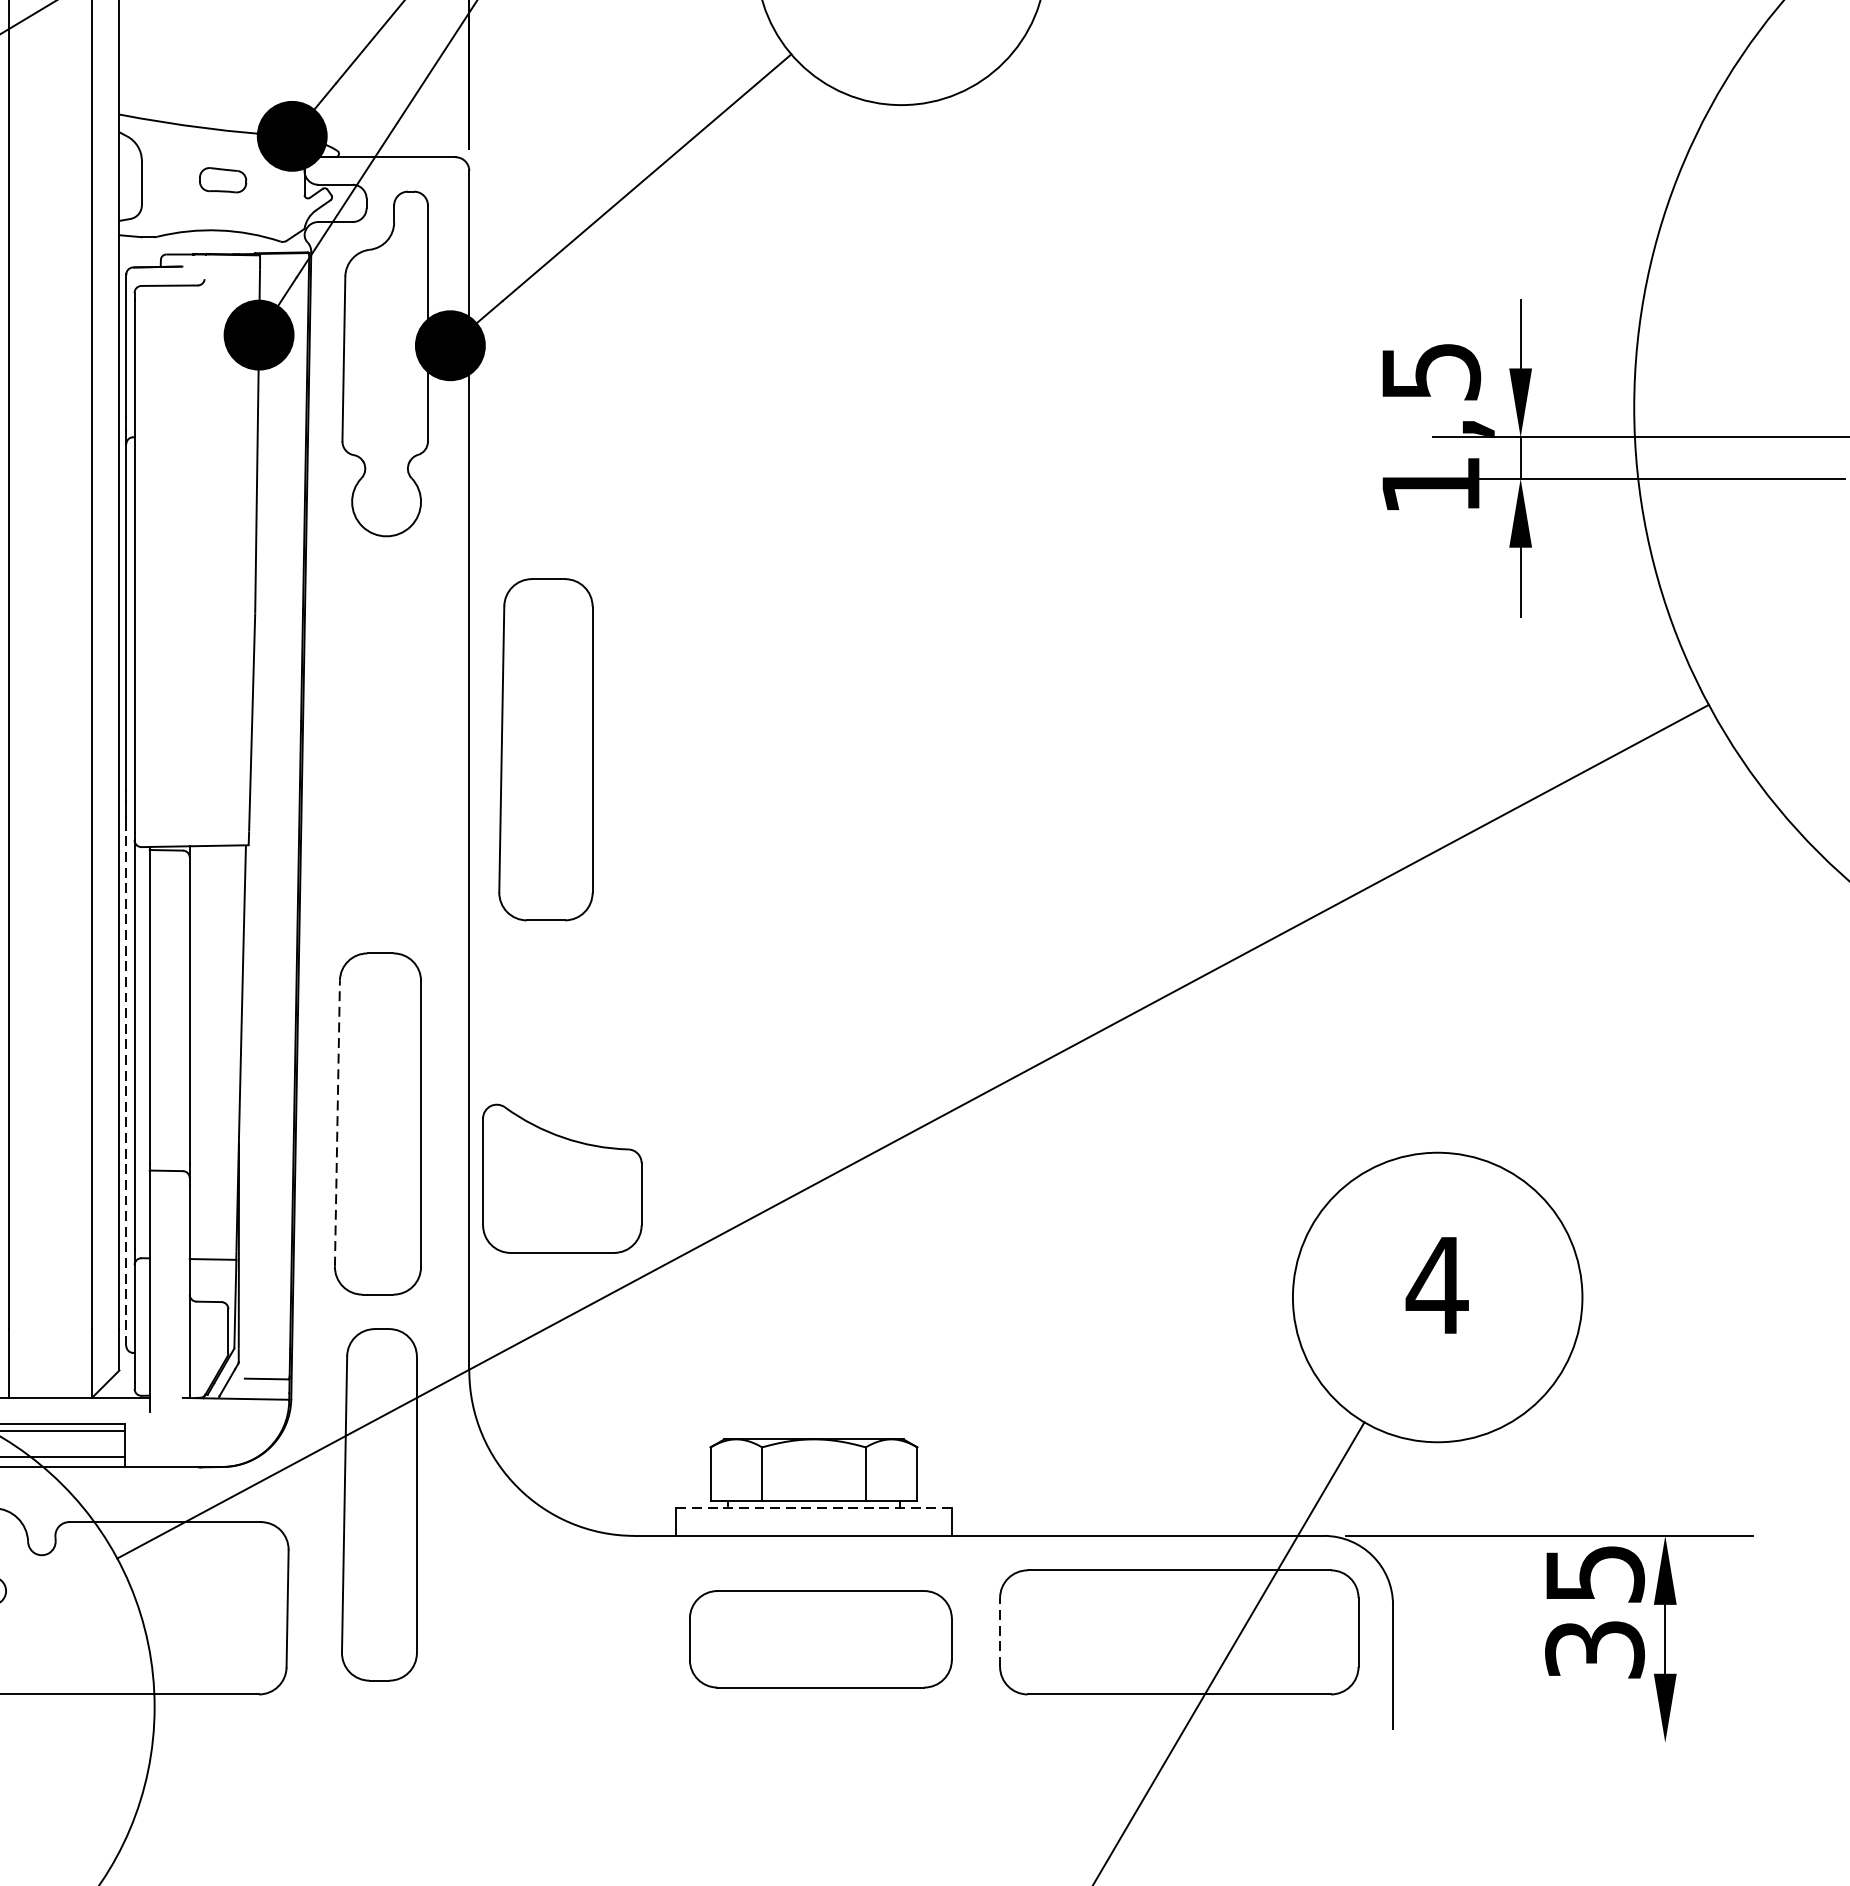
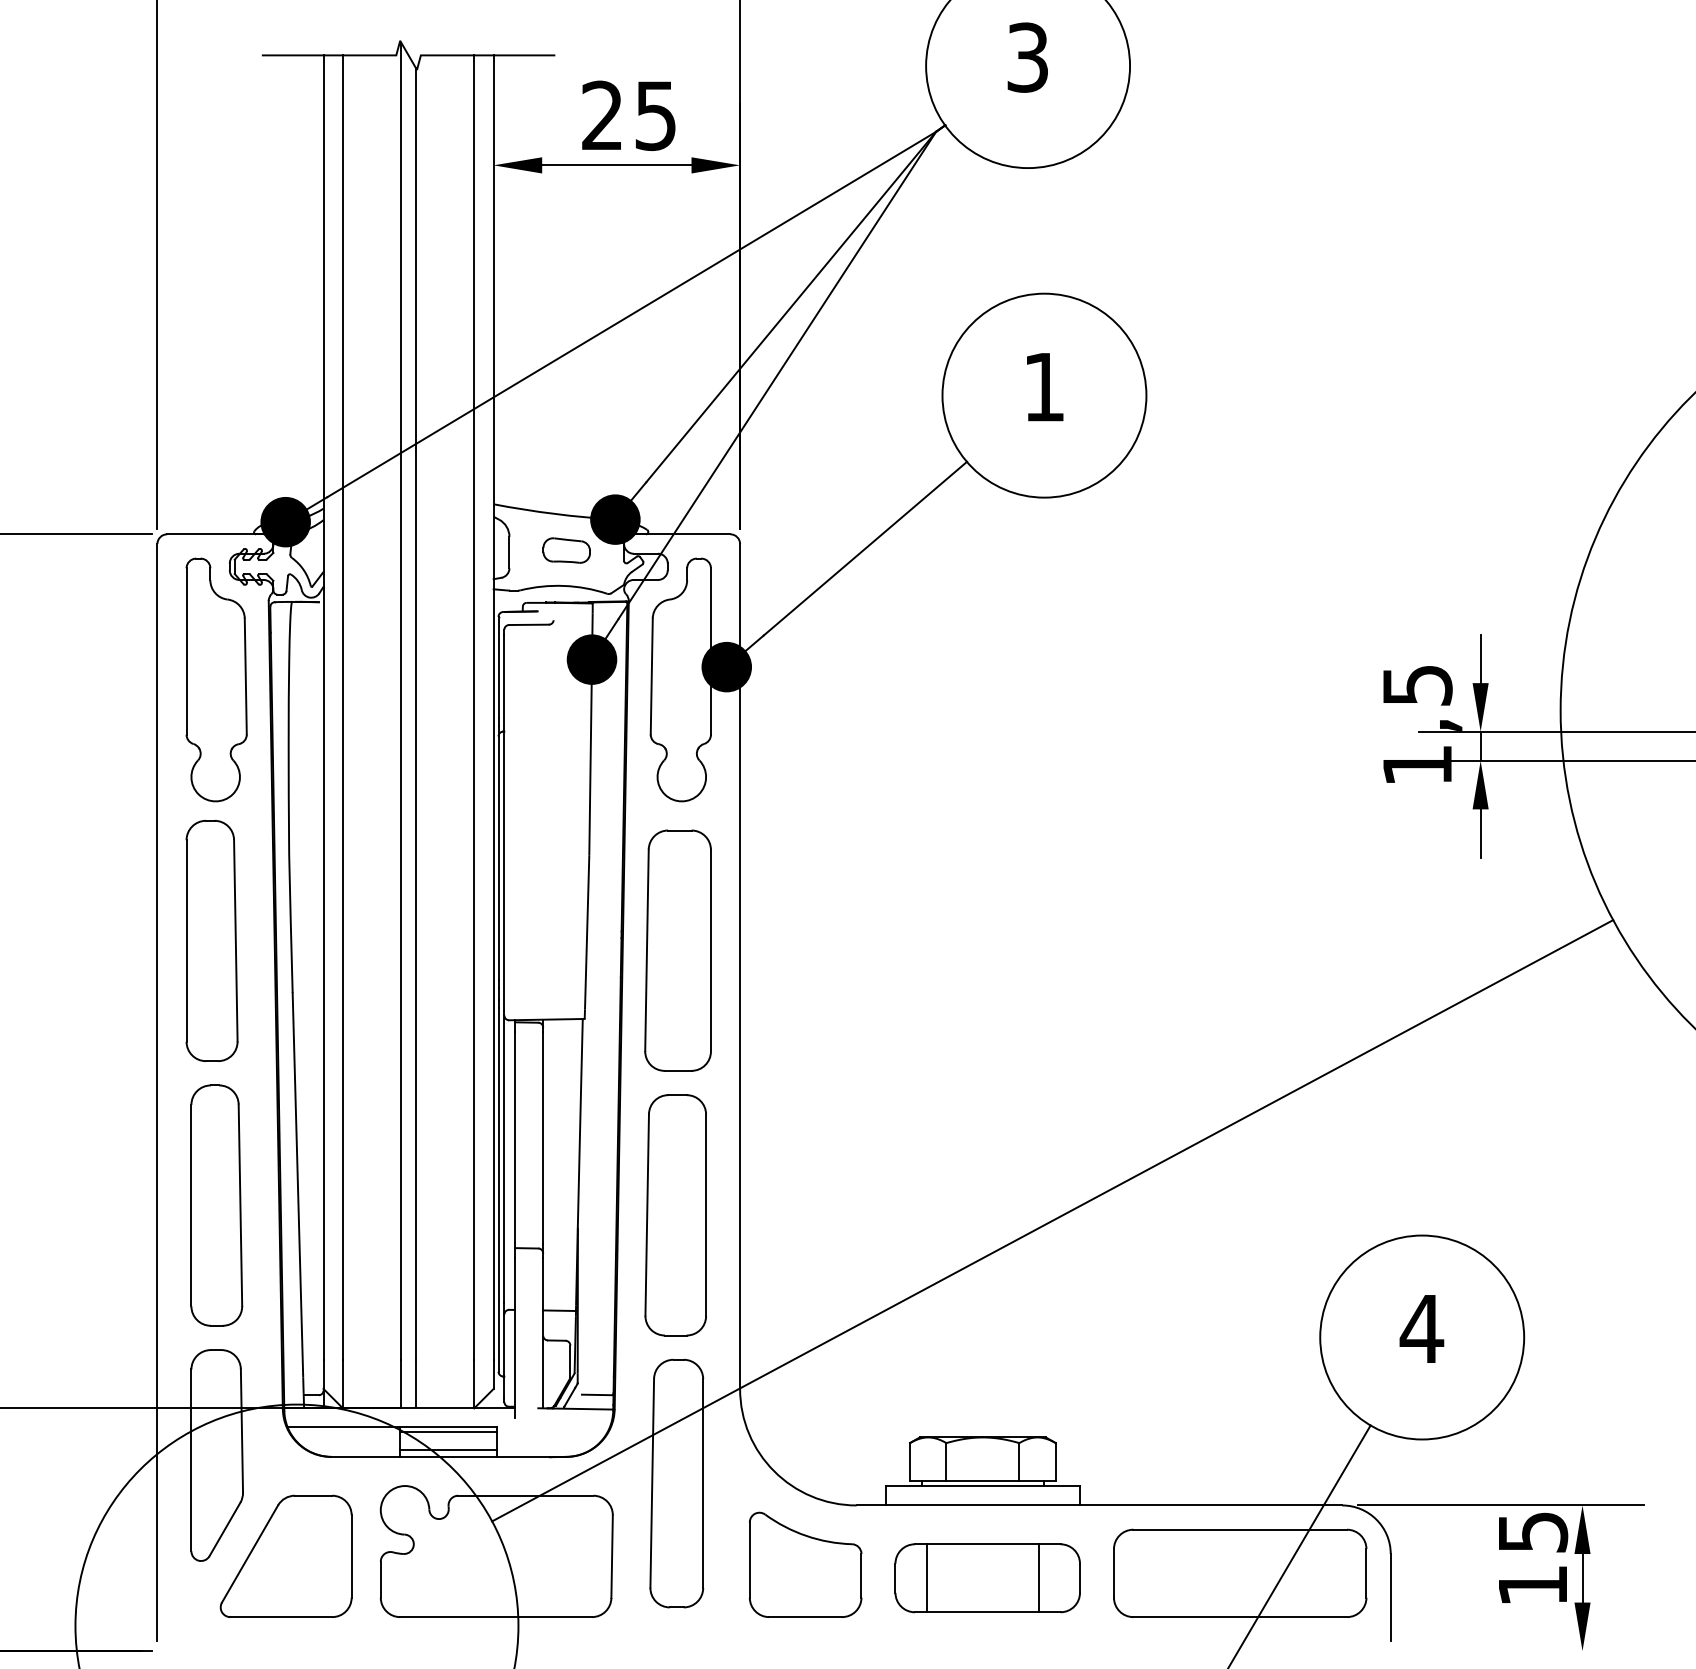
part: (222, 180) -> (566, 550), size x1.43
part: (545, 749) -> (677, 950), moved
line: (126, 1087) -> (498, 1189), dashed -> solid
line: (337, 1124) -> (647, 1215), dashed -> solid
part: (562, 1178) -> (805, 1564), moved
line: (813, 1509) -> (982, 1486), dashed -> solid
line: (999, 1631) -> (1113, 1572), dashed -> solid
line: (735, 1639) -> (927, 1578), added
line: (892, 1639) -> (1038, 1578), added
text: (1594, 1649) -> (1532, 1585), 35 -> 15

